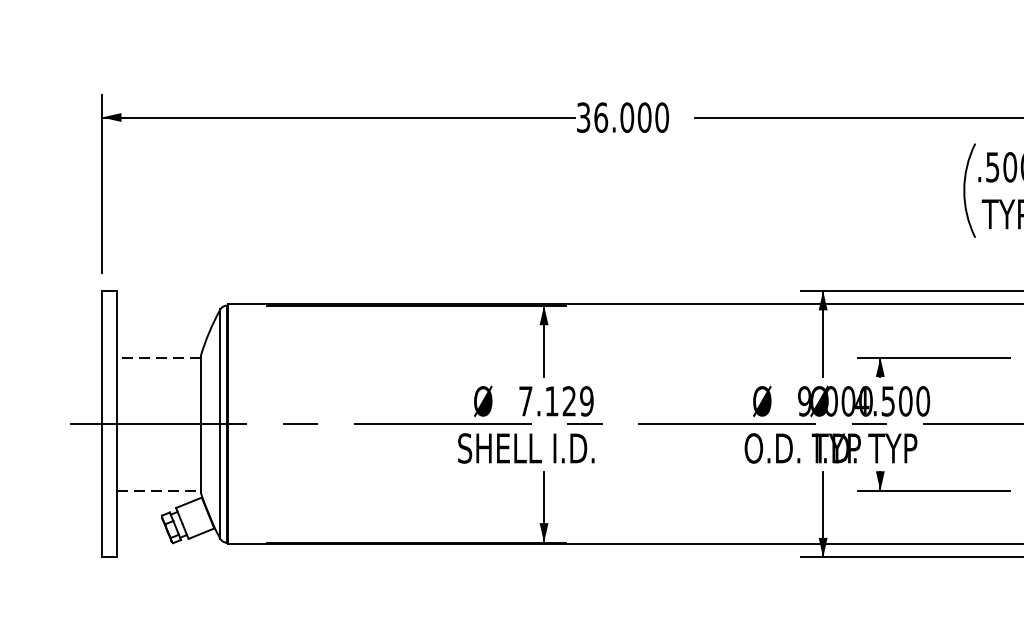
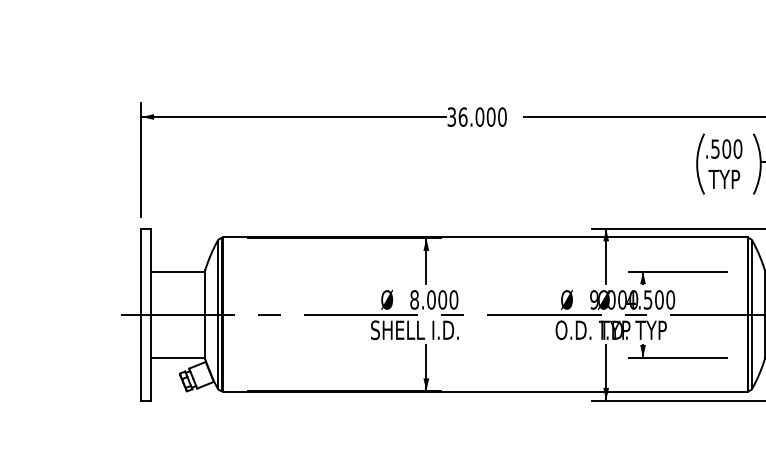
line: (157, 357) -> (177, 271), dashed -> solid
text: (556, 400) -> (434, 299), 7.129 -> 8.000
line: (159, 490) -> (178, 357), dashed -> solid

